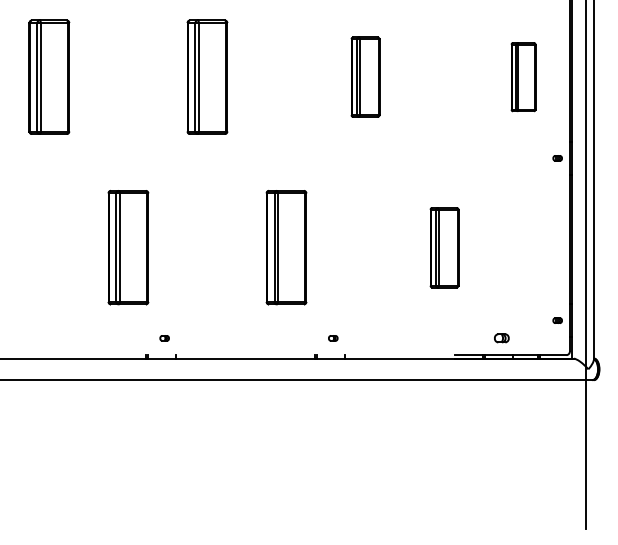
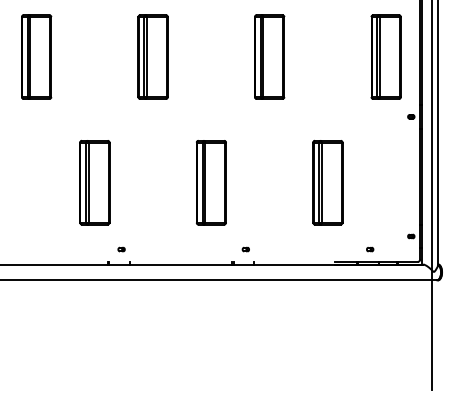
part: (365, 76) -> (269, 56), size x1.43
part: (523, 76) -> (386, 56), size x1.67
part: (444, 247) -> (327, 182), size x1.43
part: (501, 338) -> (369, 249), size x0.62

